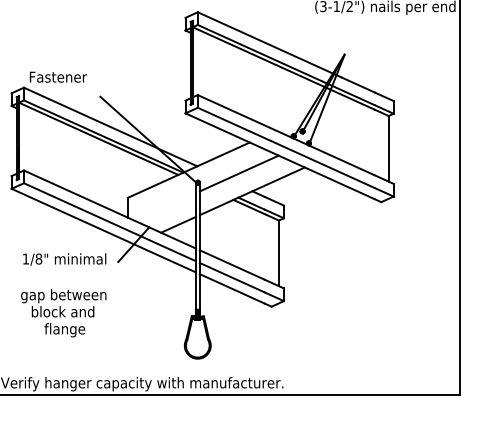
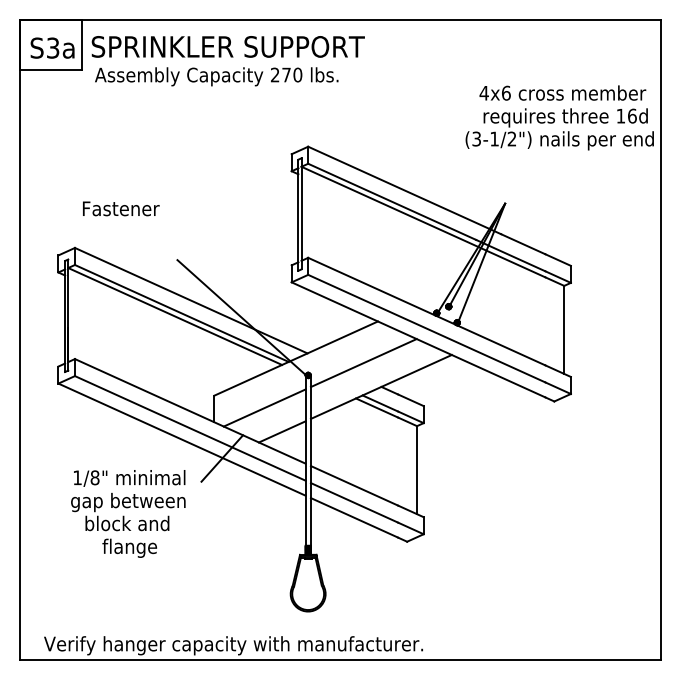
text: (58, 76) -> (121, 208), moved
line: (165, 206) -> (264, 407), added
text: (63, 313) -> (128, 525), moved

